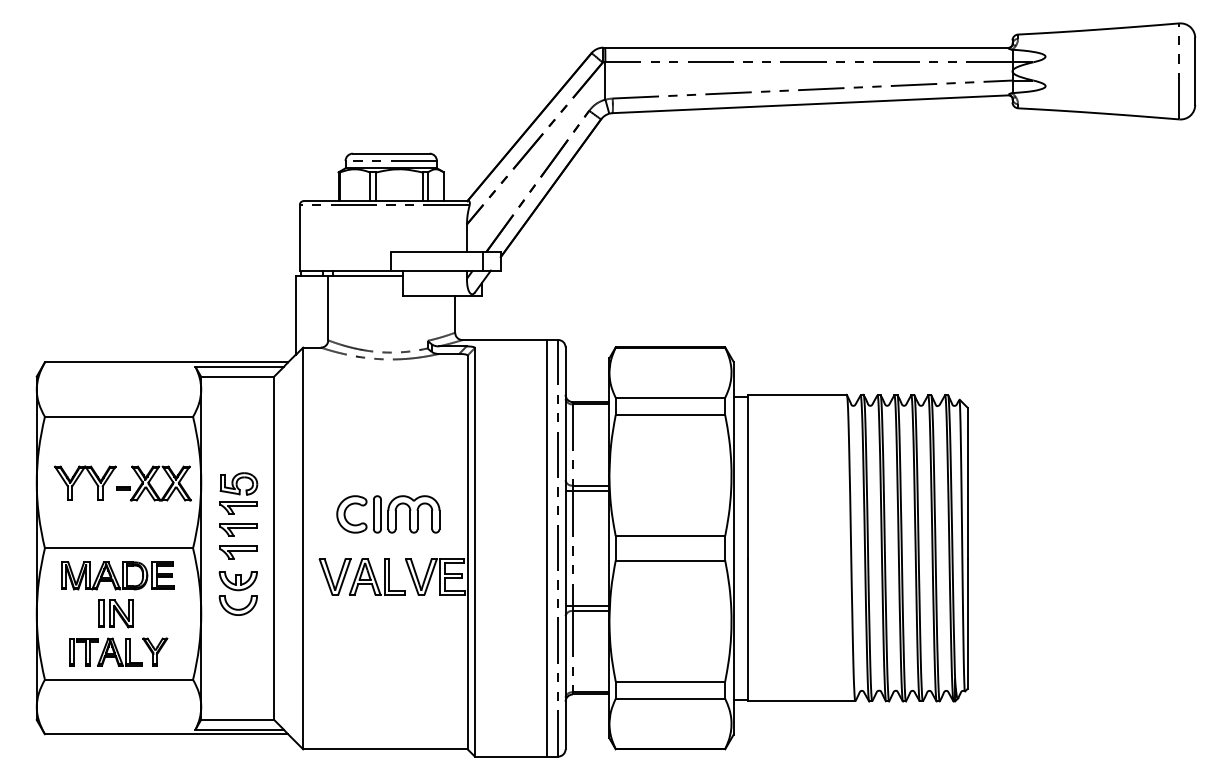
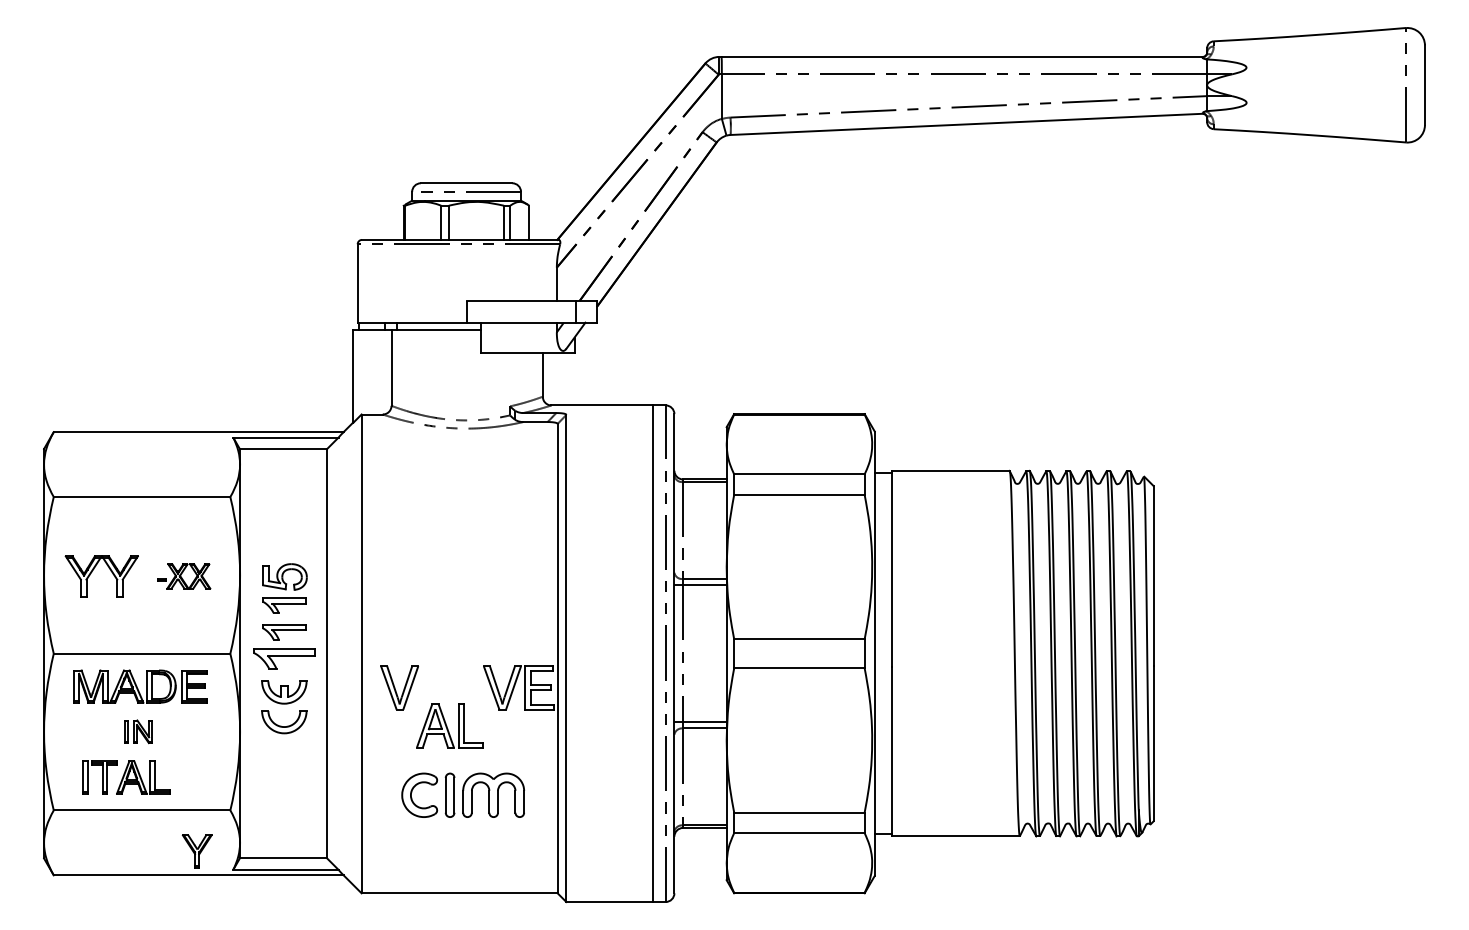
part: (153, 483) -> (183, 576), size x0.6
part: (387, 513) -> (462, 794), moved
part: (238, 552) -> (284, 658), size x1.4
part: (376, 576) -> (449, 725), moved
part: (116, 613) -> (138, 731), size x0.7
part: (154, 652) -> (196, 851), moved

